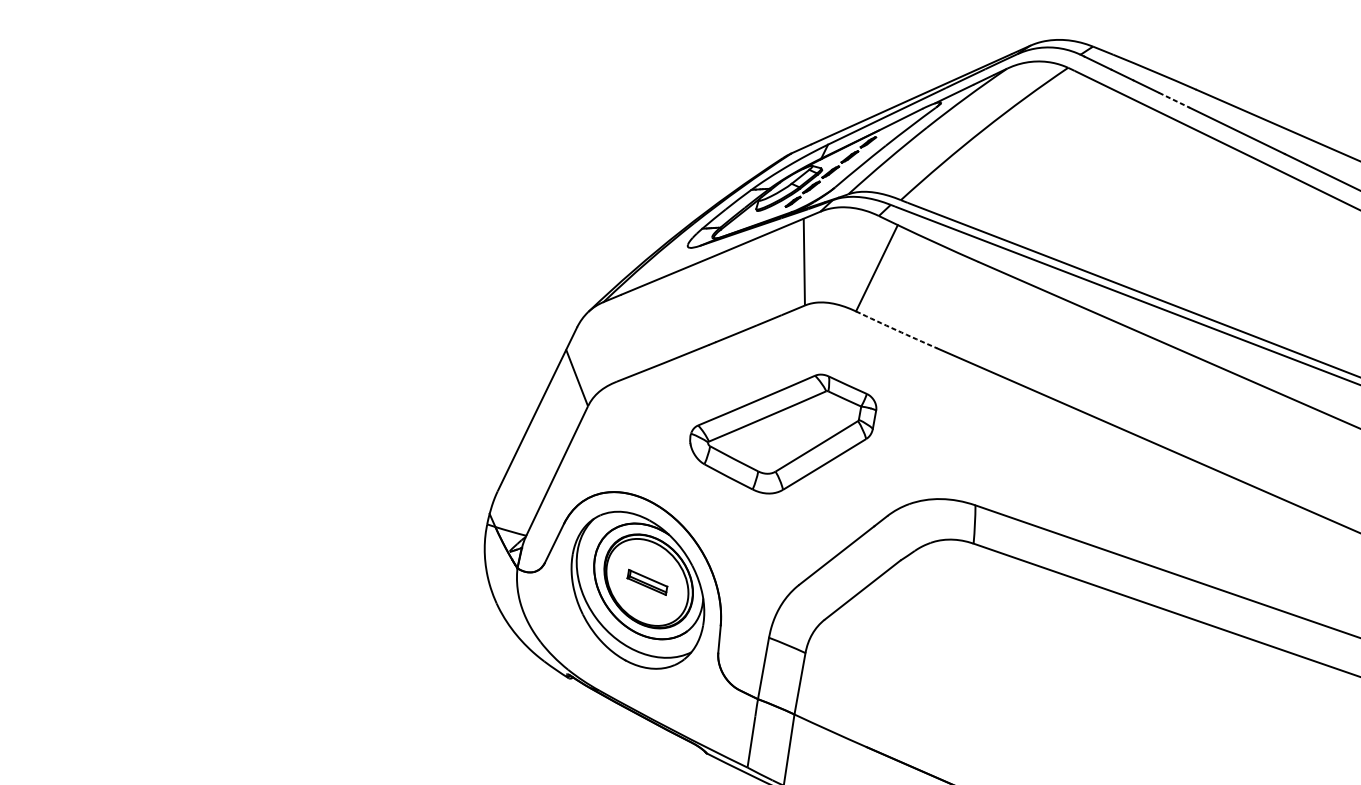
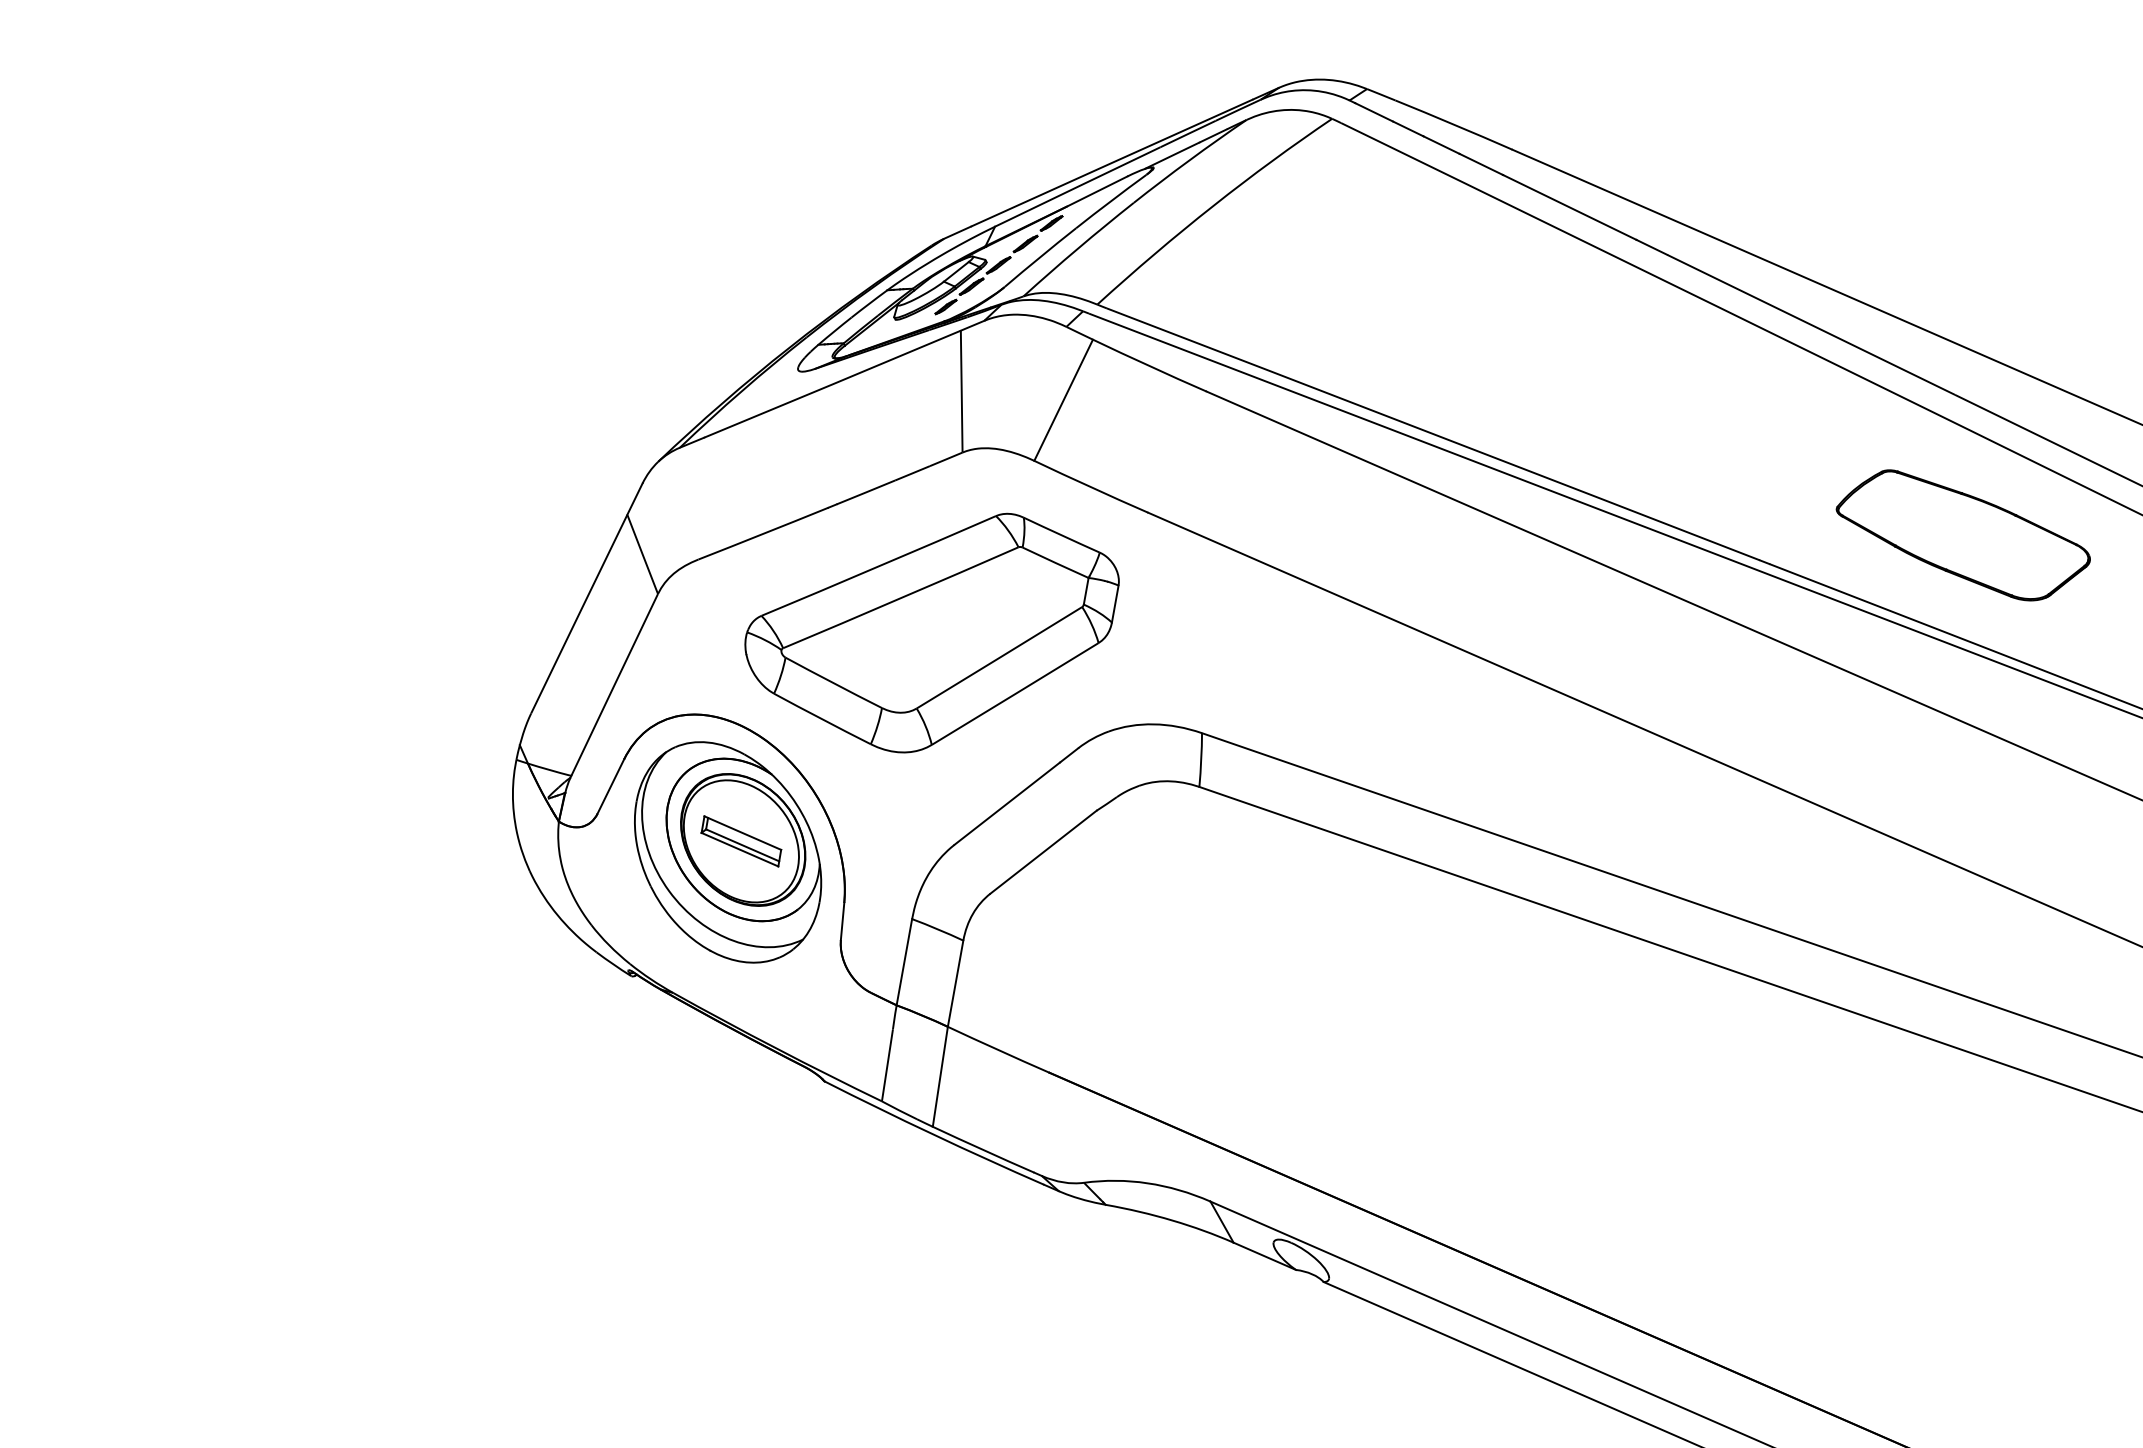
line: (1174, 100) -> (1481, 164), dashed -> solid
arc: (896, 330) -> (1091, 487), dashed -> solid
part: (782, 433) -> (931, 632), size x1.43
part: (647, 582) -> (741, 841), size x1.43

